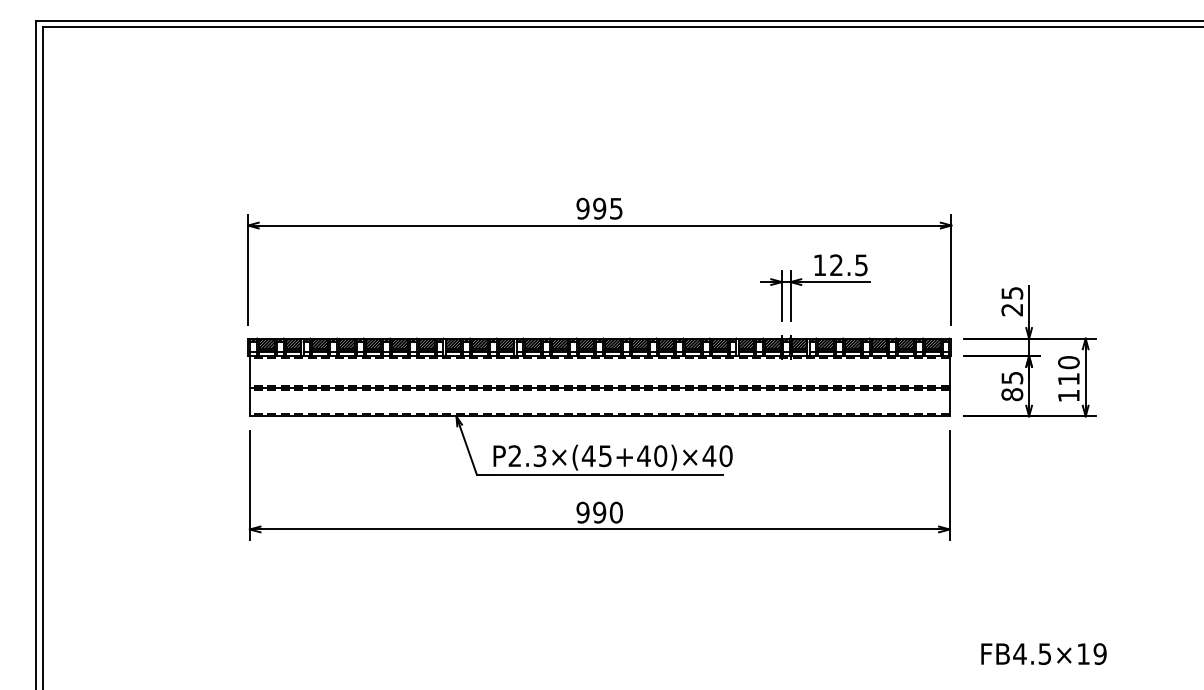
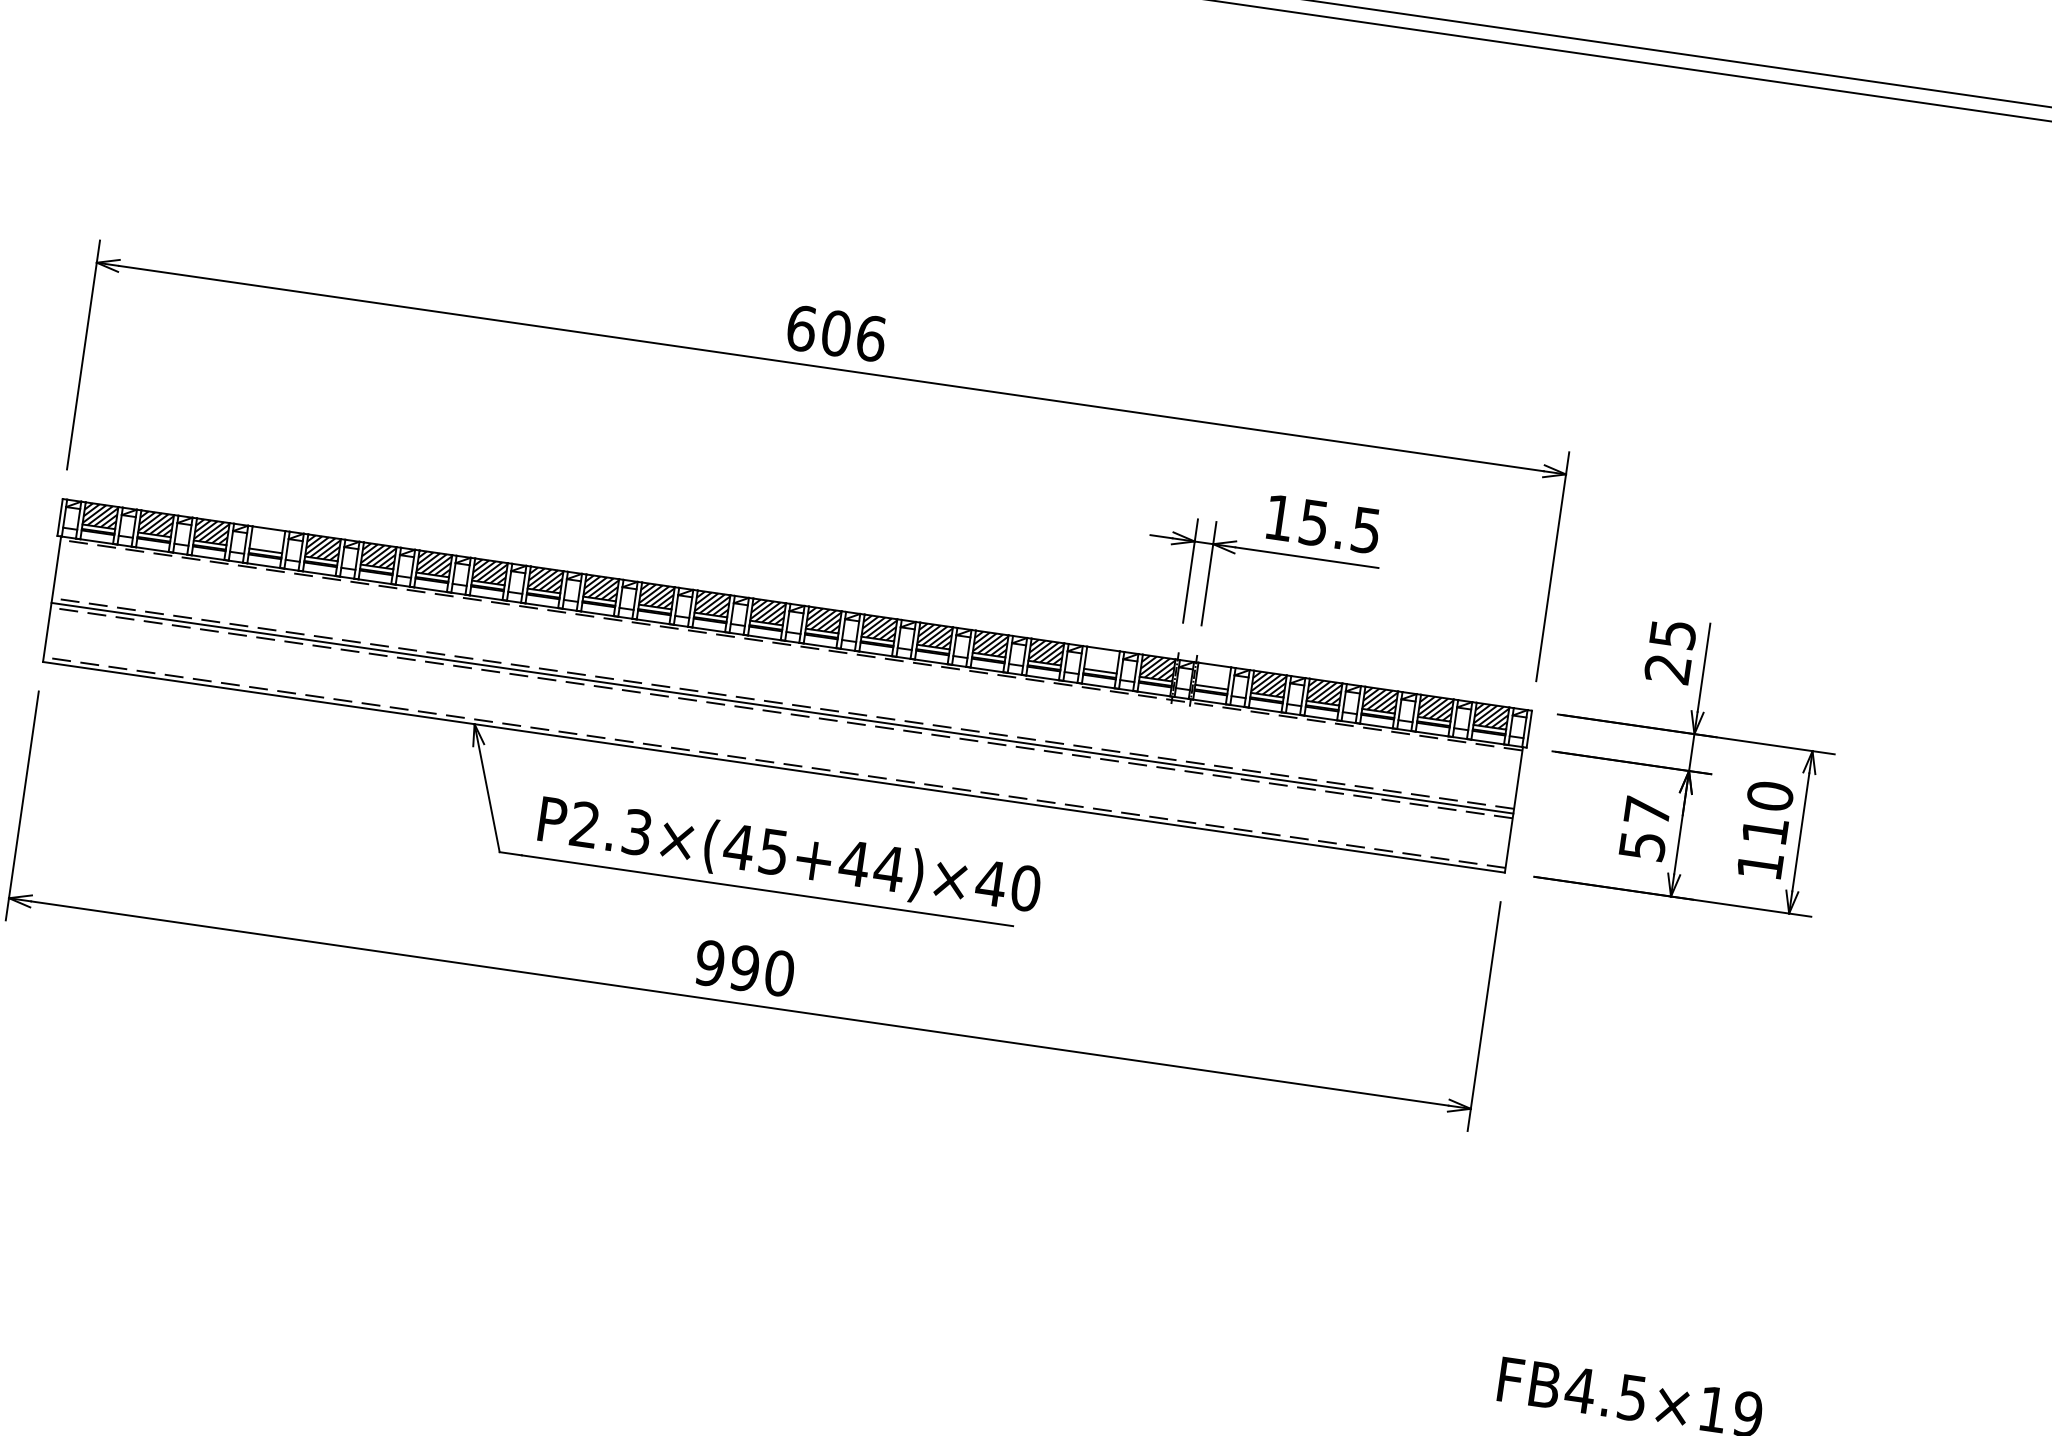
text: (599, 208) -> (835, 332), 995 -> 606
text: (836, 265) -> (1313, 523), 12.5 -> 15.5
hatch: (346, 343) -> (266, 538), removed
hatch: (746, 343) -> (1102, 659), removed
hatch: (799, 343) -> (1213, 675), removed
text: (1012, 386) -> (1645, 829), 85 -> 57
text: (660, 456) -> (888, 869), P2.3×(45+40)×40 -> P2.3×(45+44)×40

